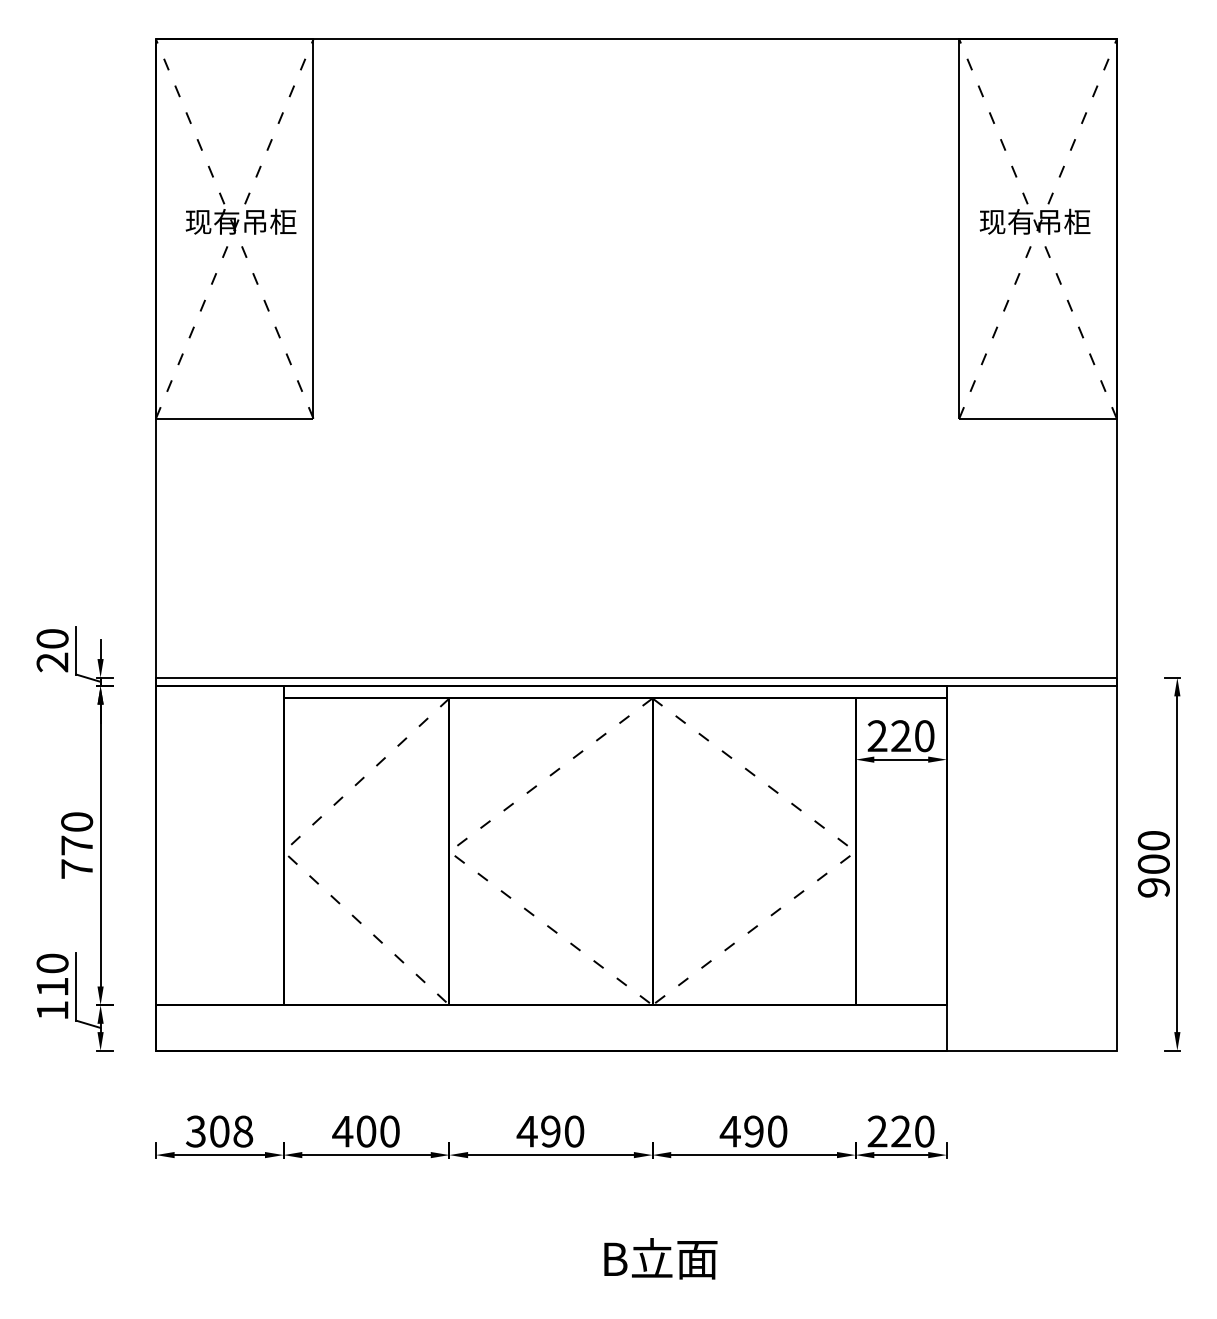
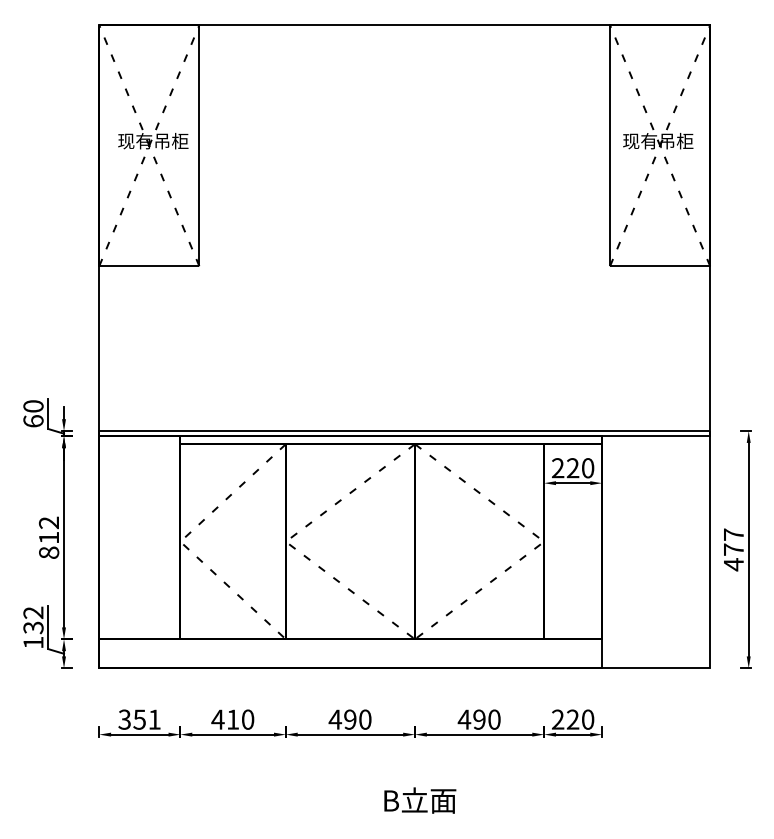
text: (52, 662) -> (33, 421), 20 -> 60
text: (77, 845) -> (49, 537), 770 -> 812
text: (1153, 863) -> (733, 549), 900 -> 477
text: (52, 975) -> (33, 620), 110 -> 132
text: (230, 1131) -> (146, 719), 308 -> 351
text: (367, 1131) -> (233, 719), 400 -> 410

